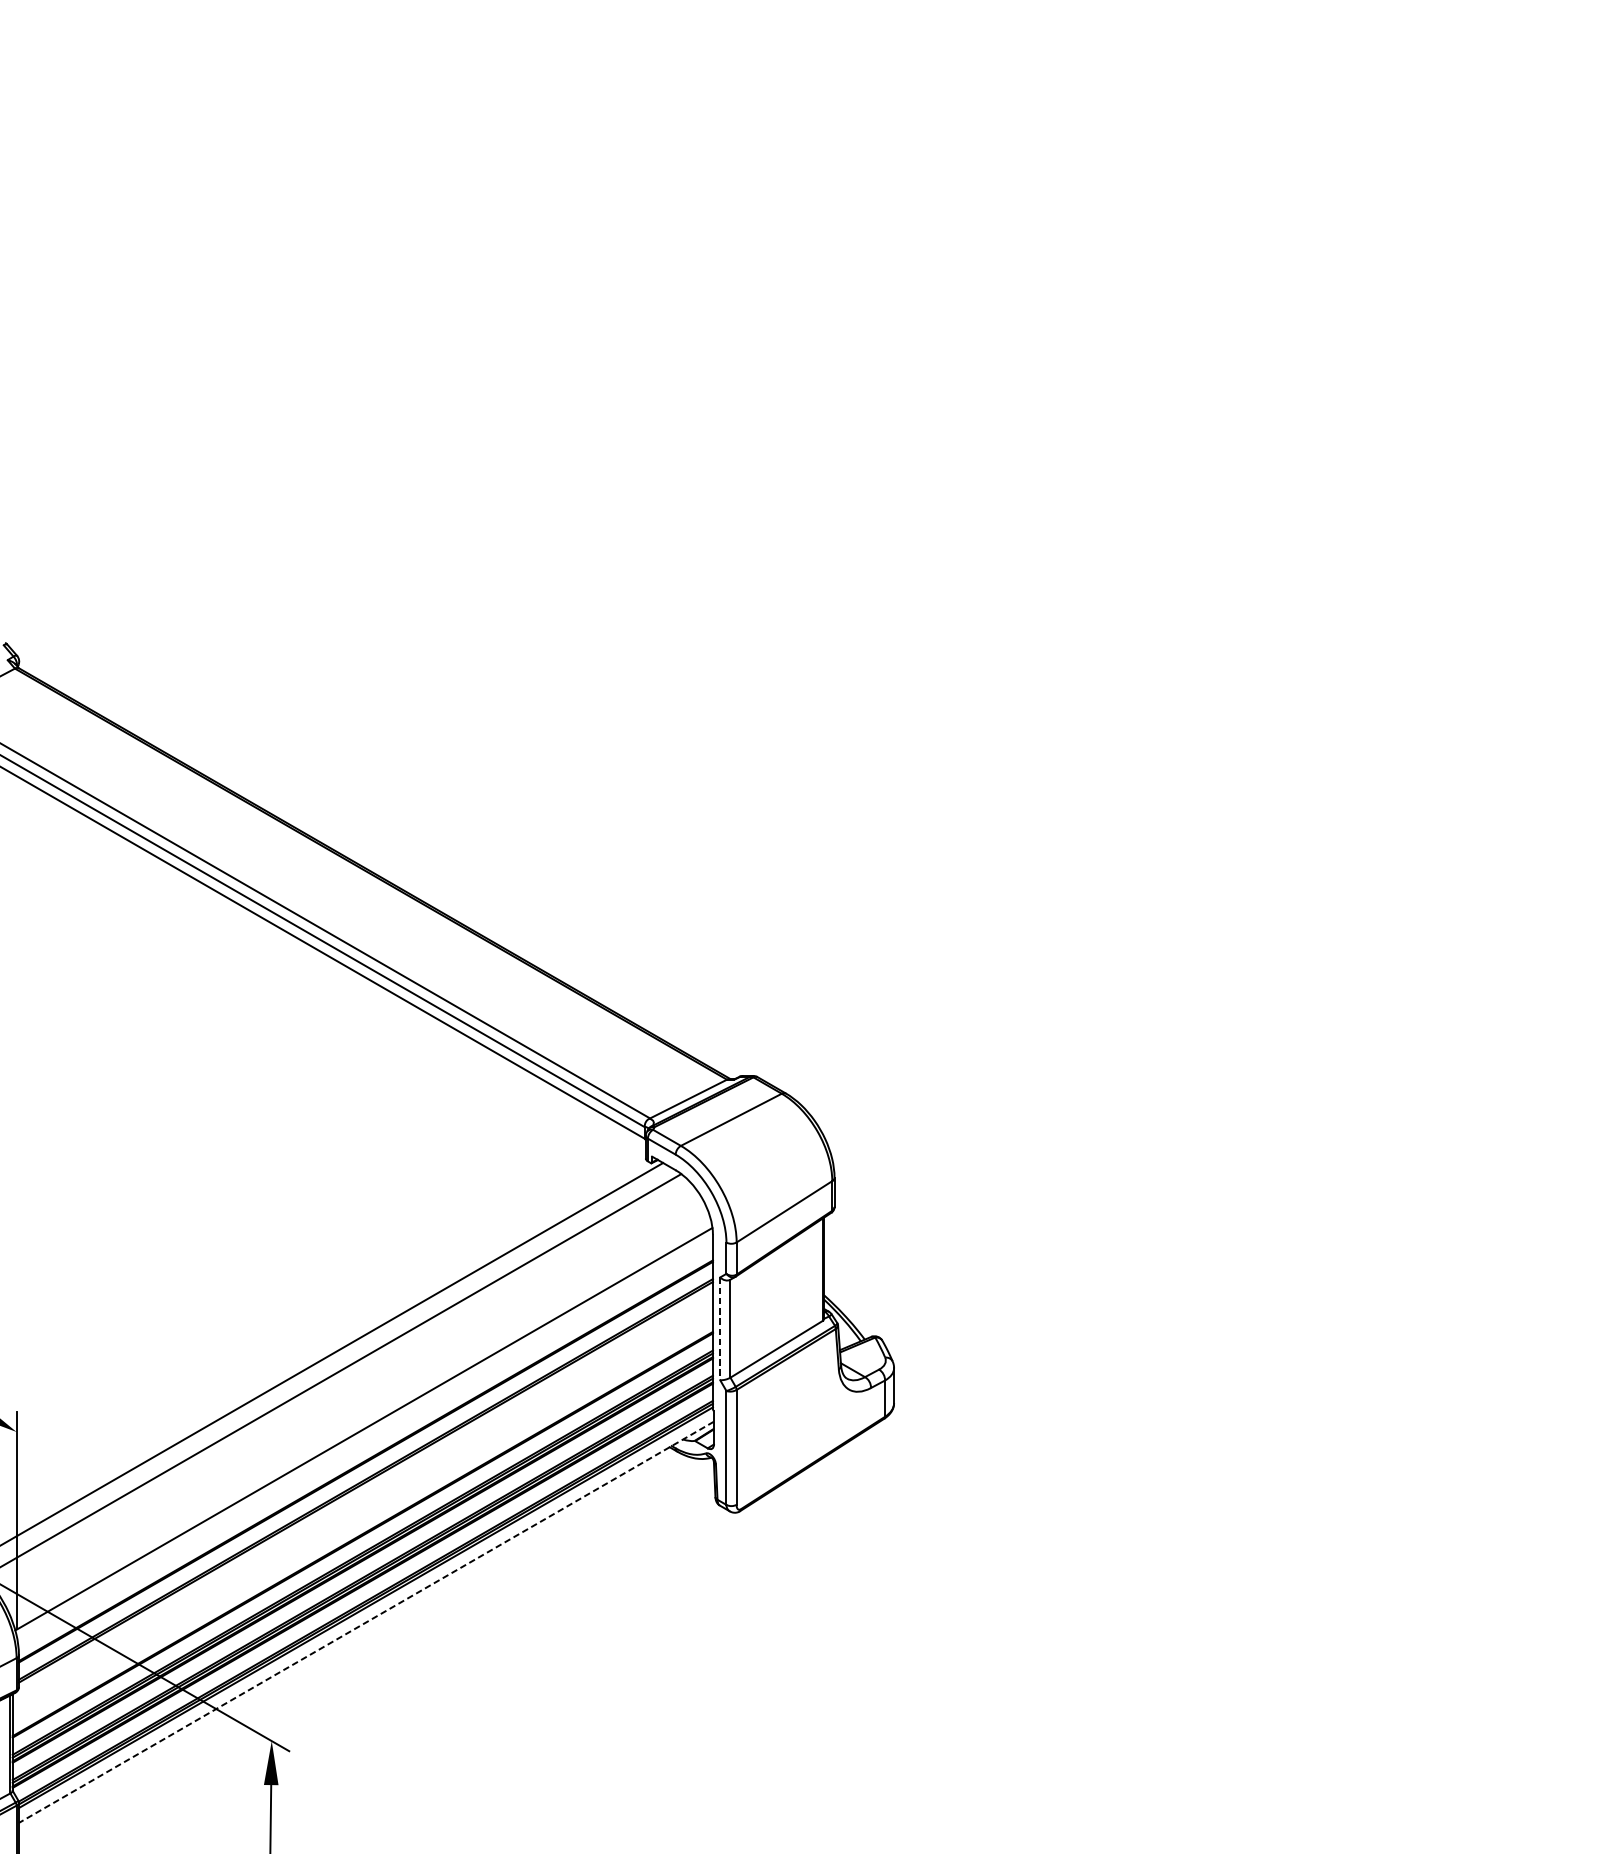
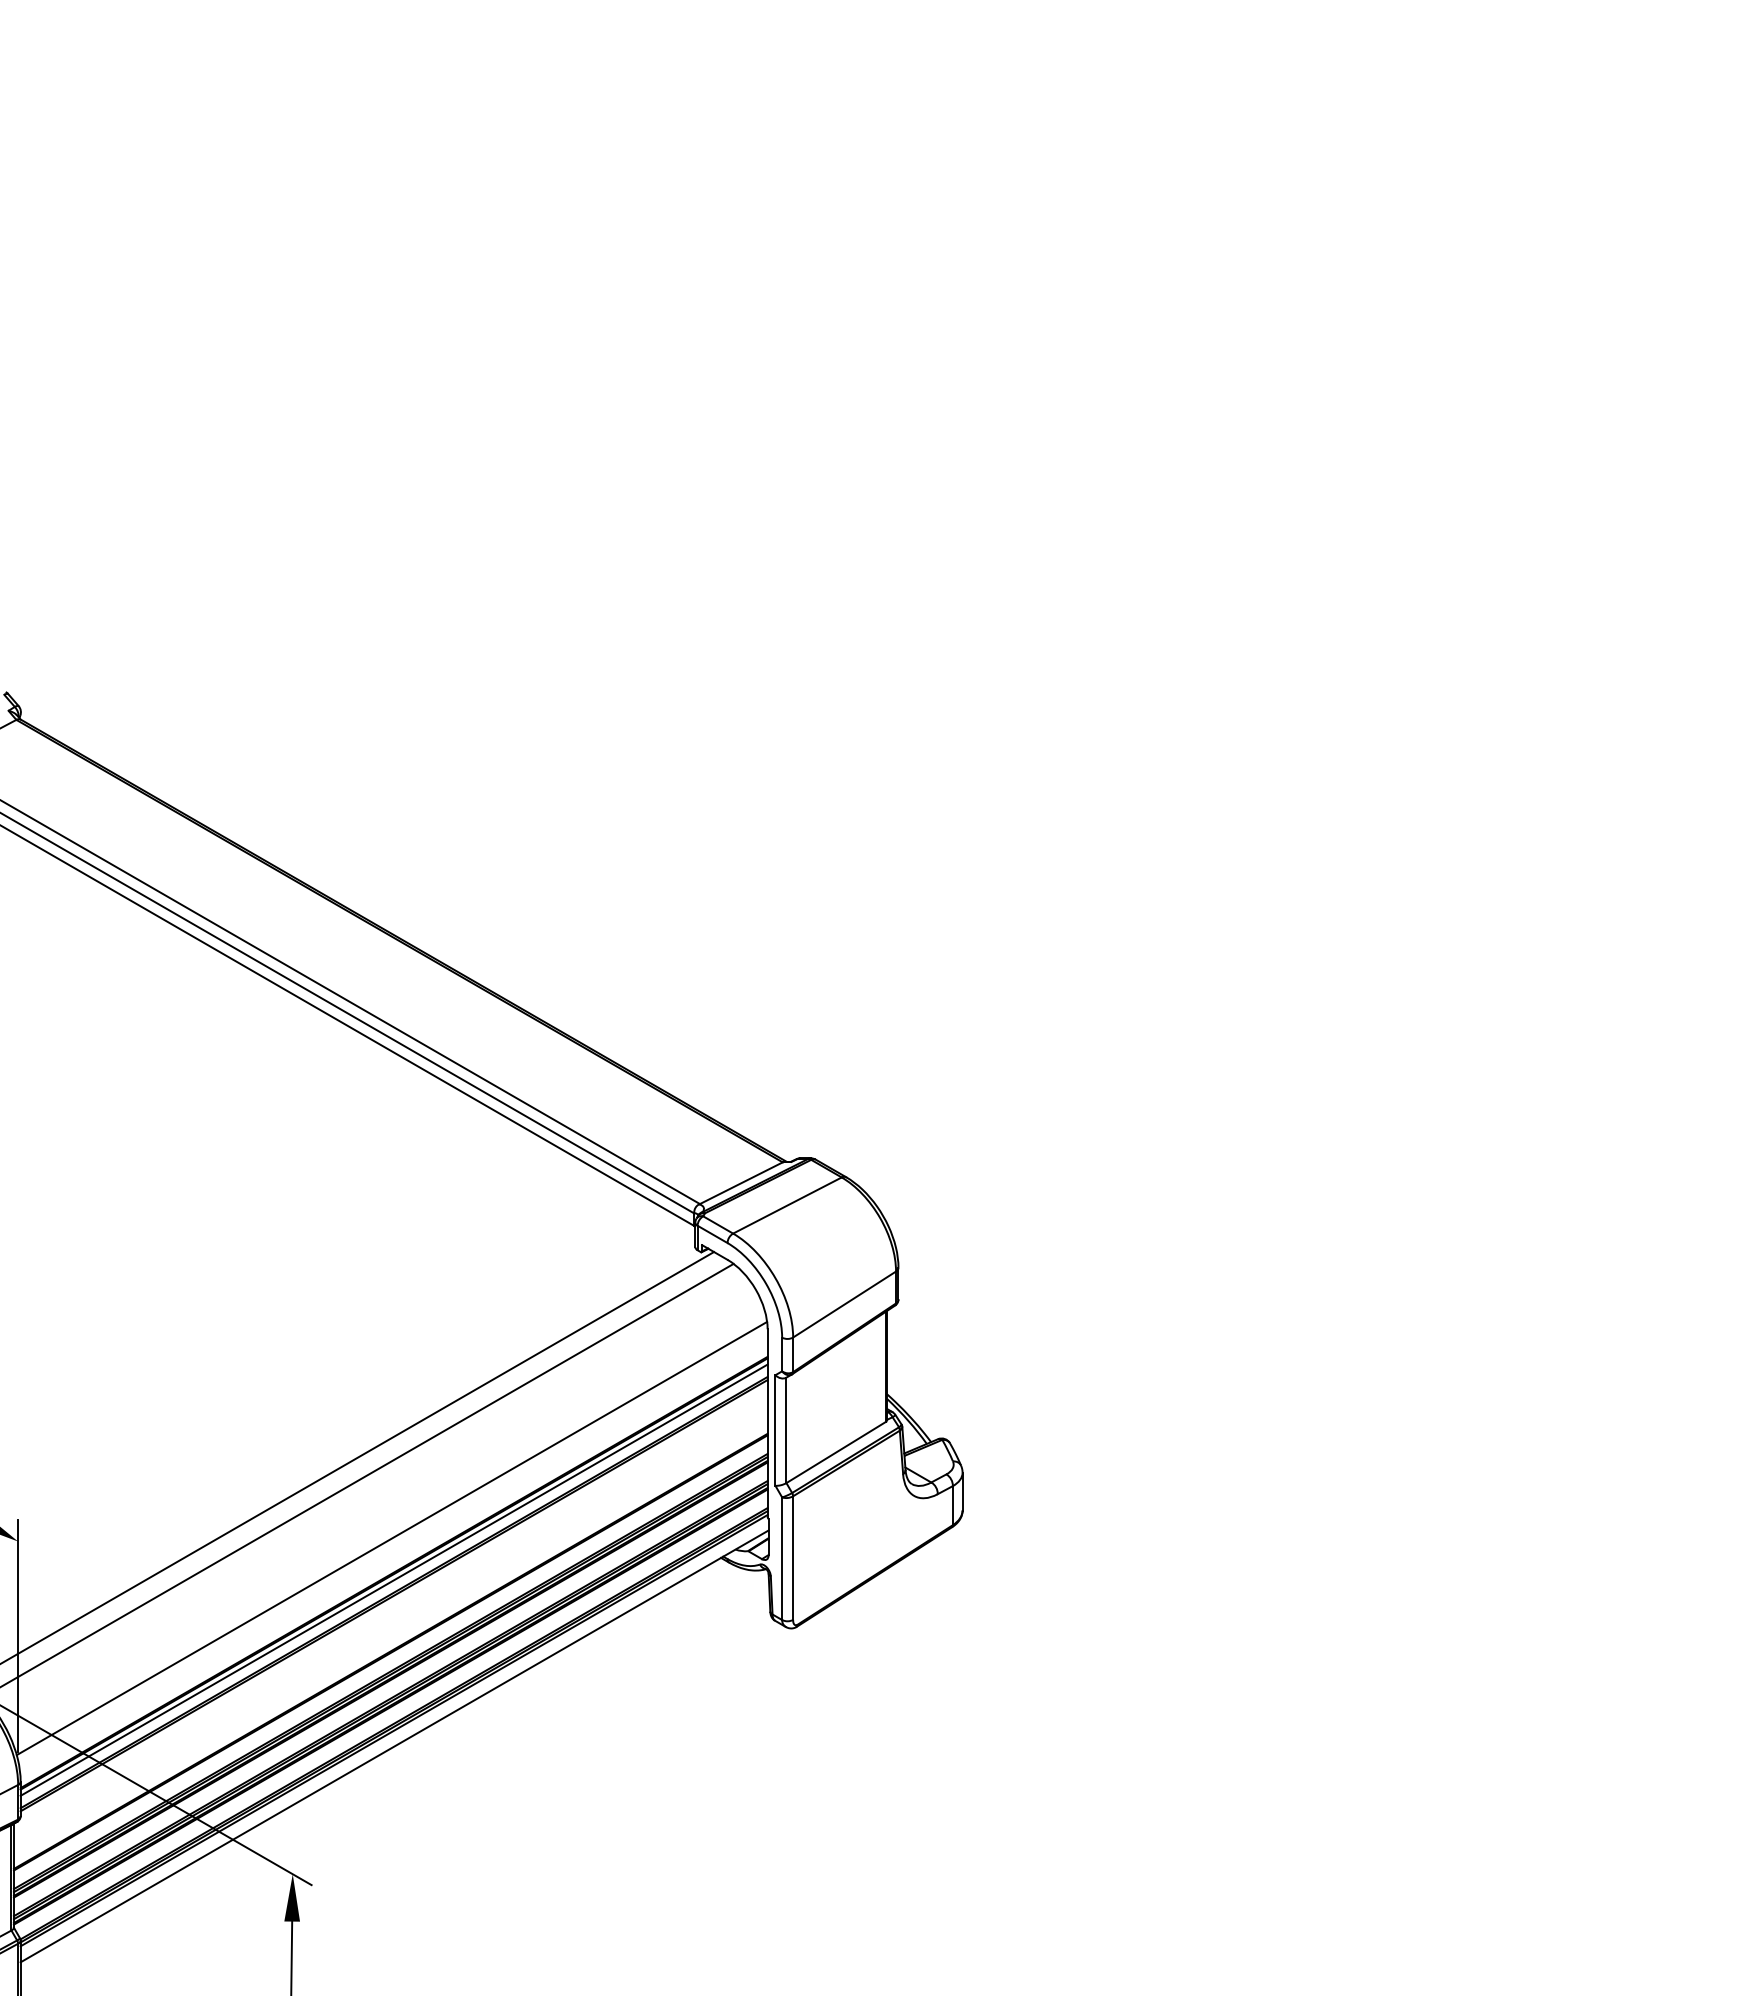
line: (720, 1329) -> (775, 1431), dashed -> solid
line: (365, 1467) -> (393, 1579), added
line: (366, 1622) -> (394, 1746), dashed -> solid

